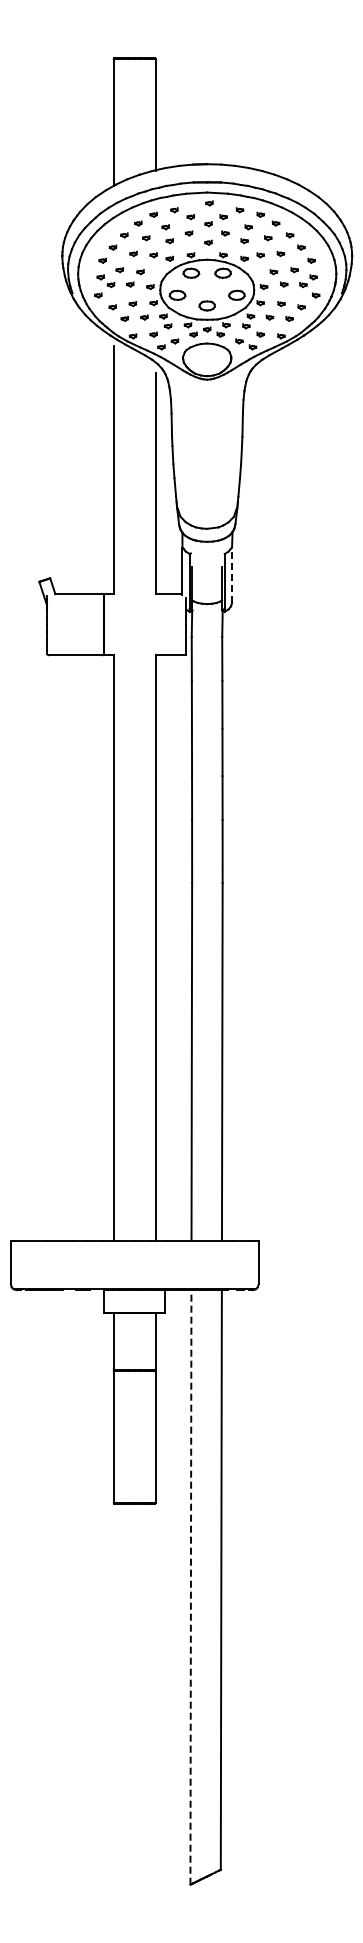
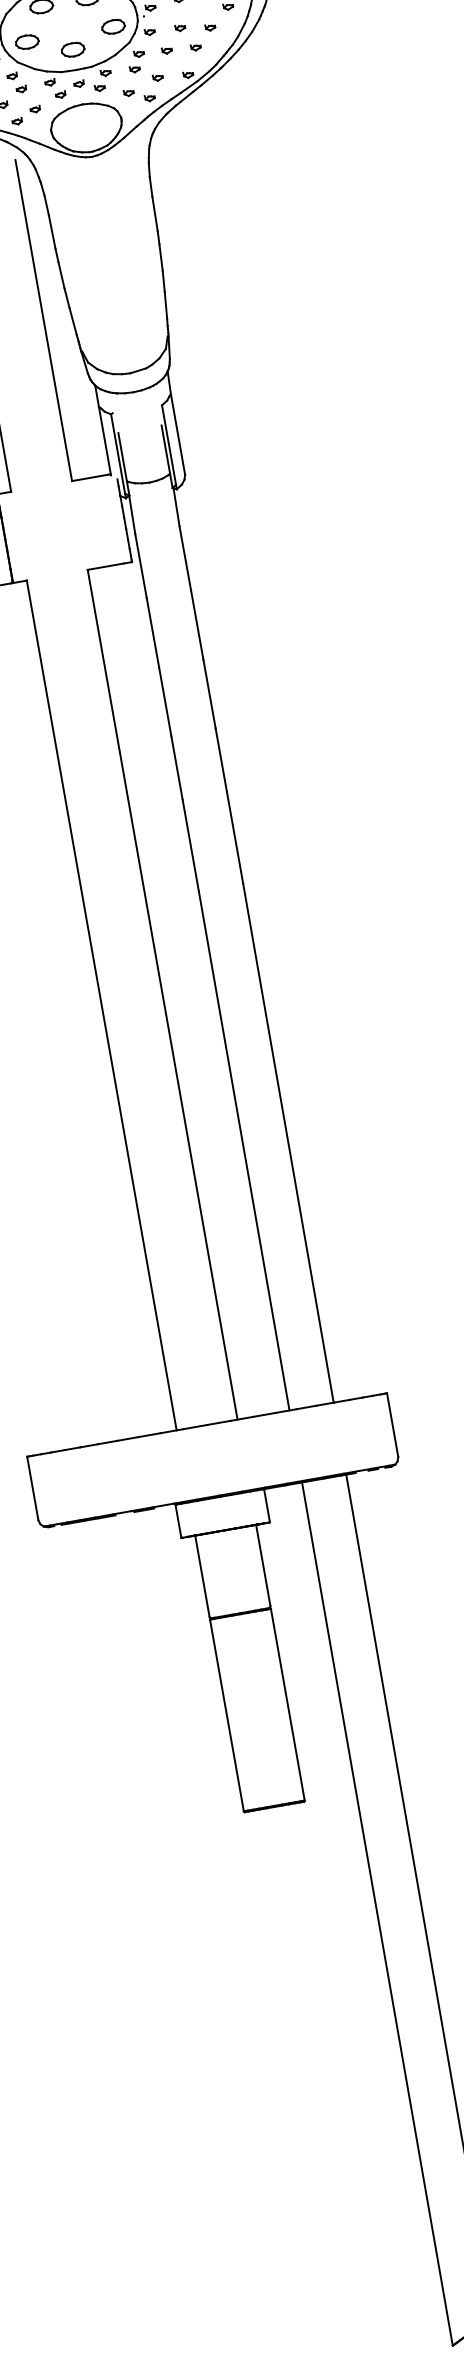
line: (232, 575) -> (178, 434), dashed -> solid
line: (190, 1586) -> (376, 1912), dashed -> solid

